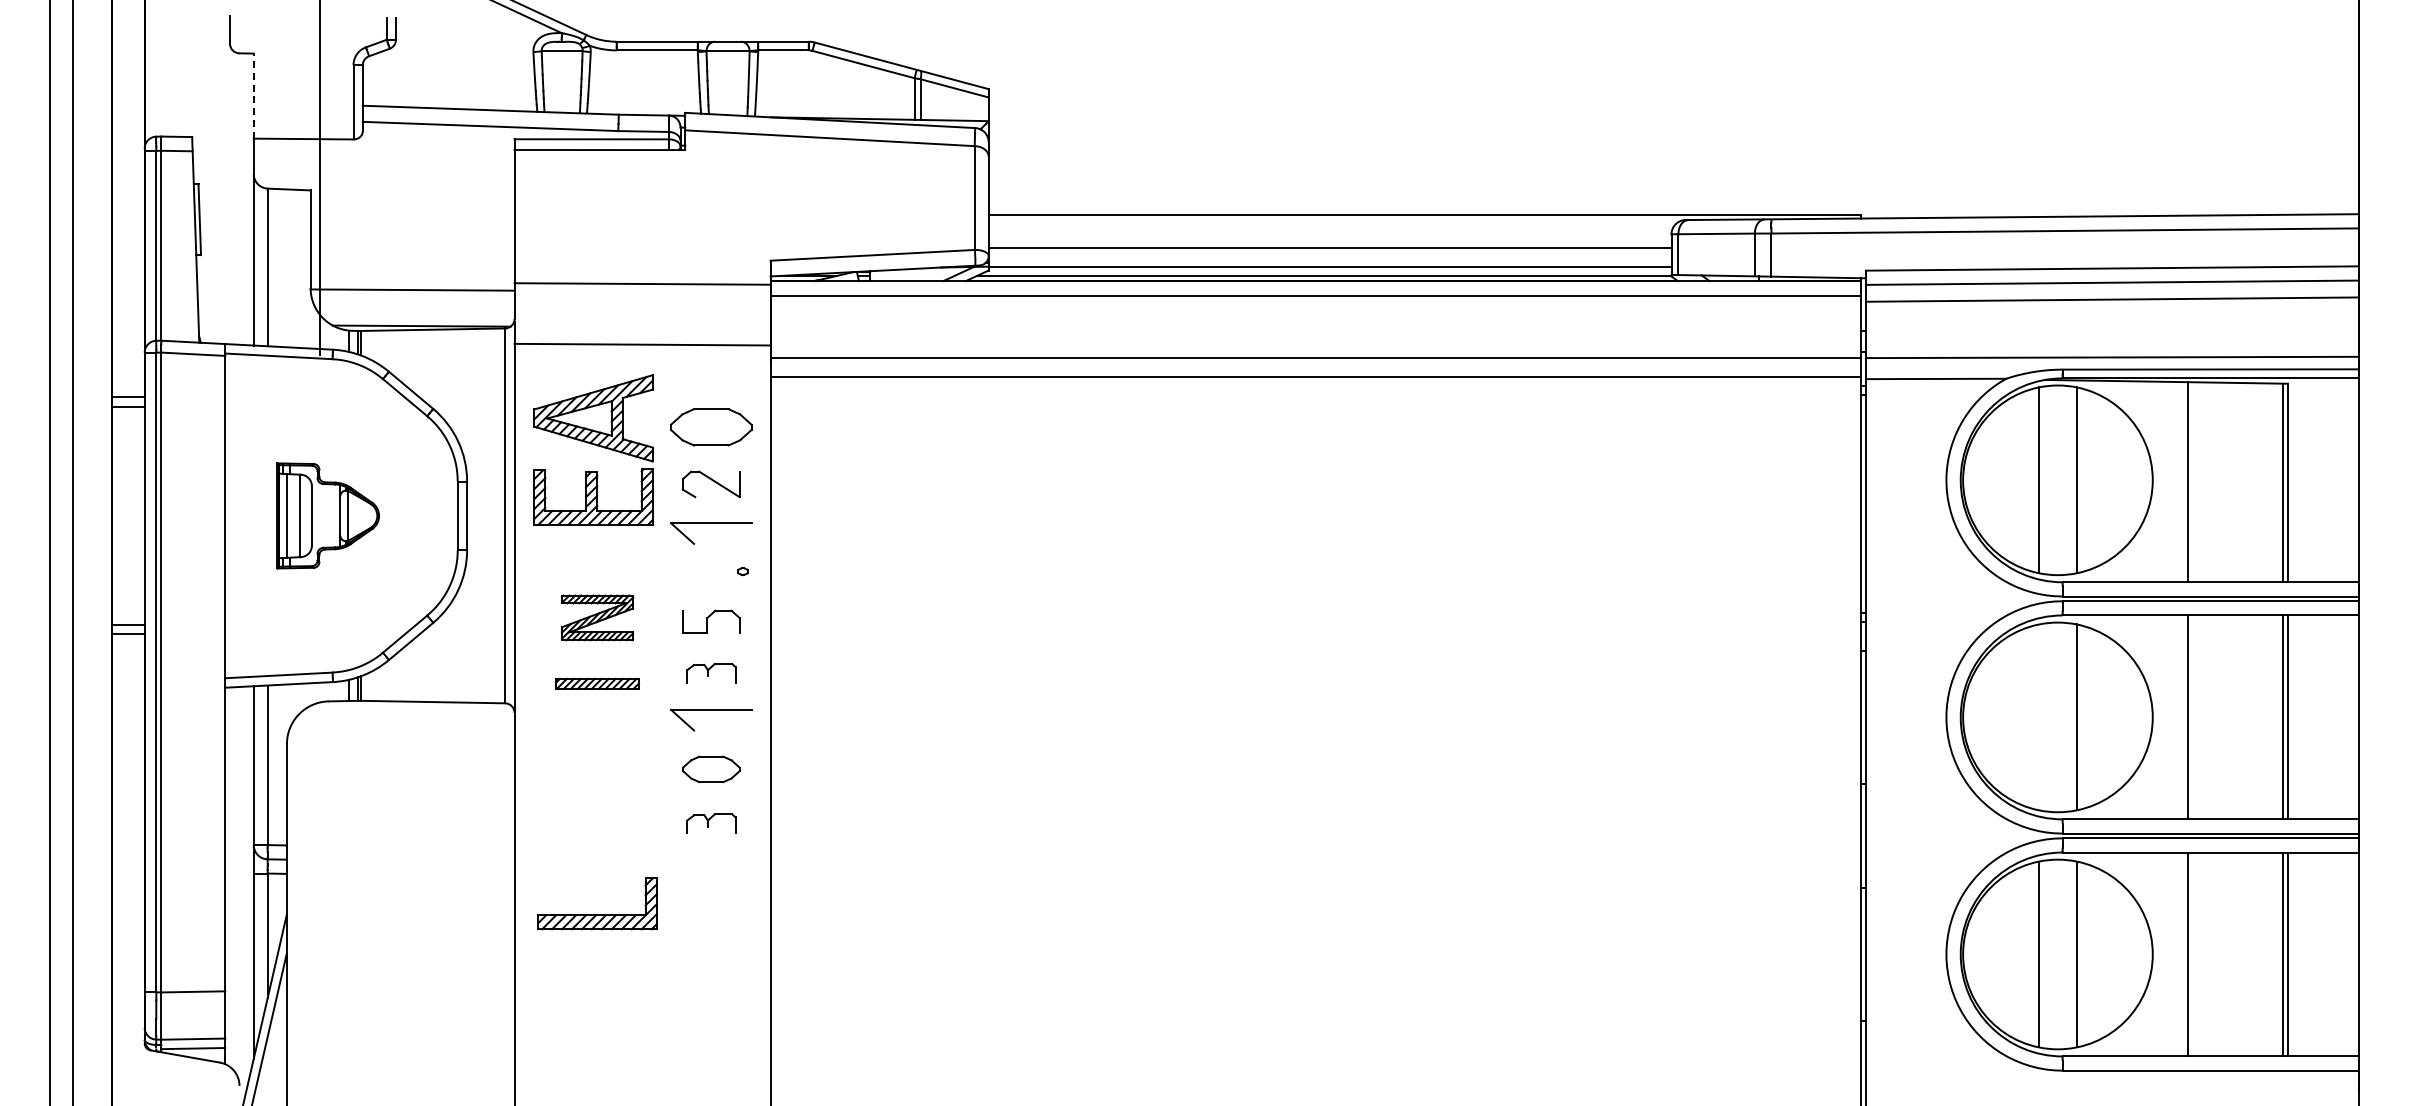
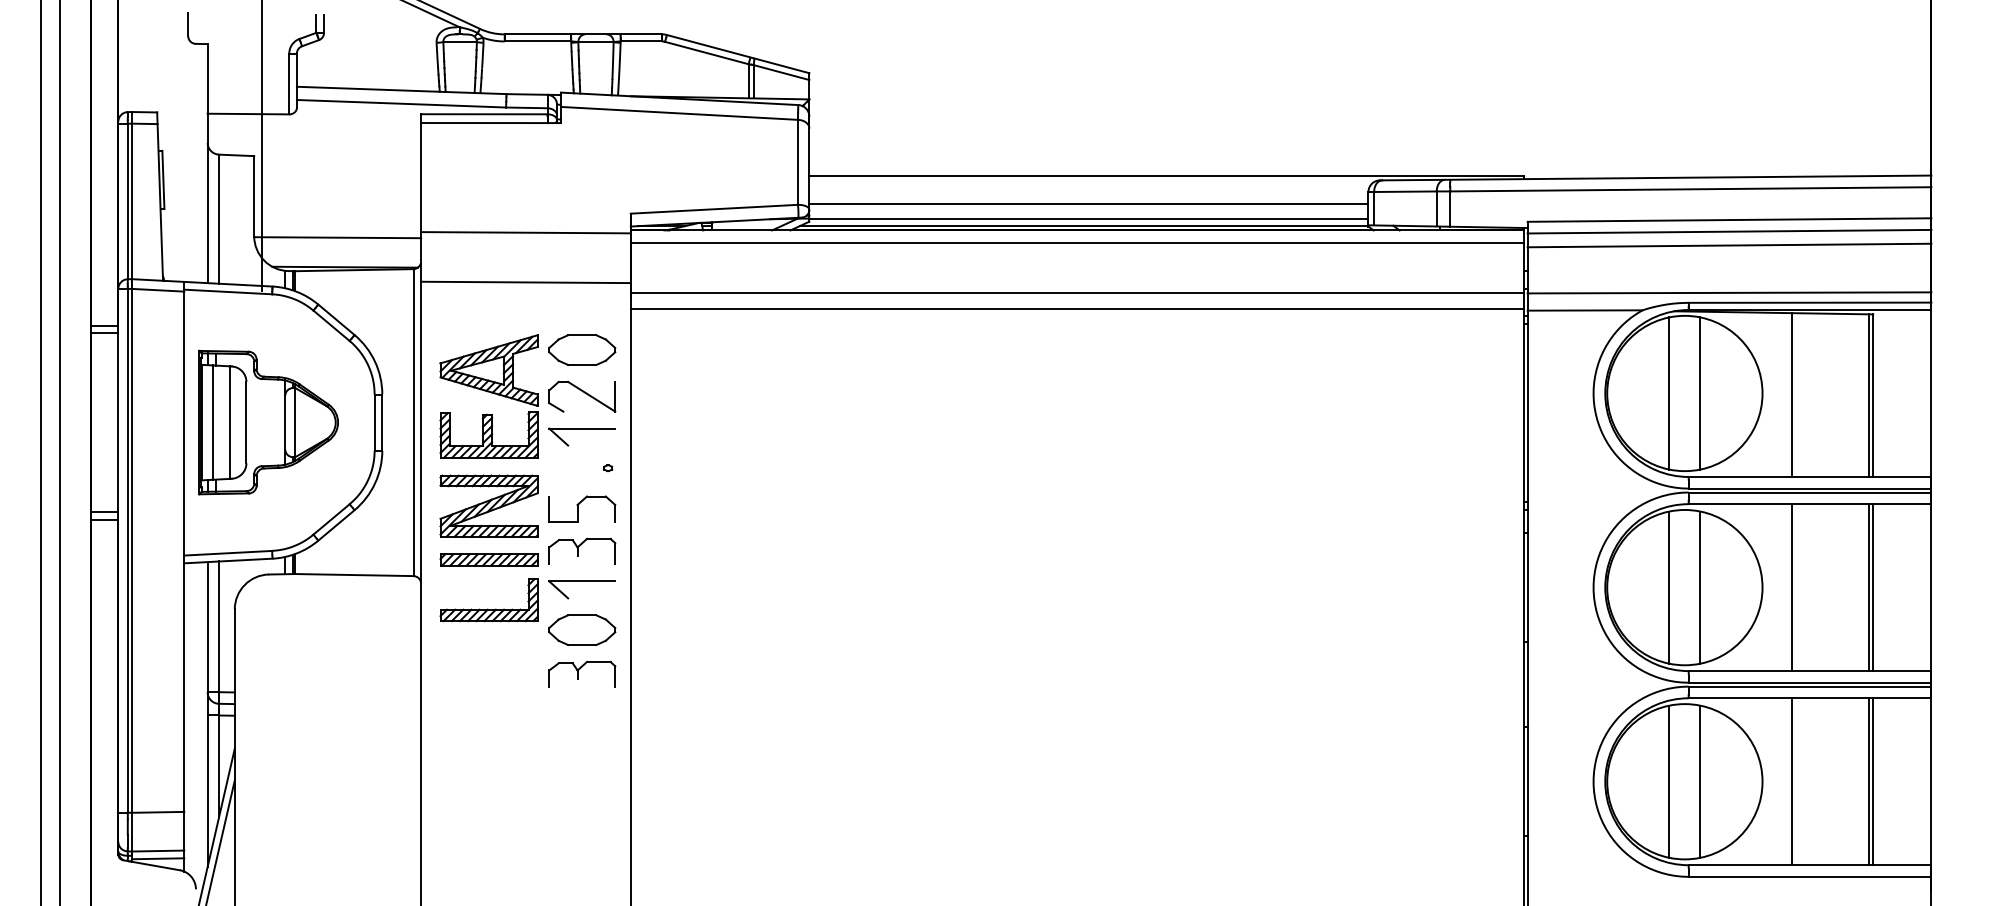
line: (253, 96) -> (207, 79), dashed -> solid
part: (593, 449) -> (489, 396), moved
part: (711, 484) -> (582, 396), size x1.43
part: (327, 515) -> (267, 422), size x1.67
part: (597, 617) -> (489, 505), size x1.67
part: (711, 621) -> (582, 509), size x1.43
part: (711, 672) -> (582, 550), size x1.67
part: (597, 683) -> (489, 559), size x1.43
line: (2038, 717) -> (1668, 587), added
part: (711, 769) -> (582, 630), size x1.43
part: (711, 823) -> (582, 674), size x1.67
part: (597, 914) -> (489, 608), moved

